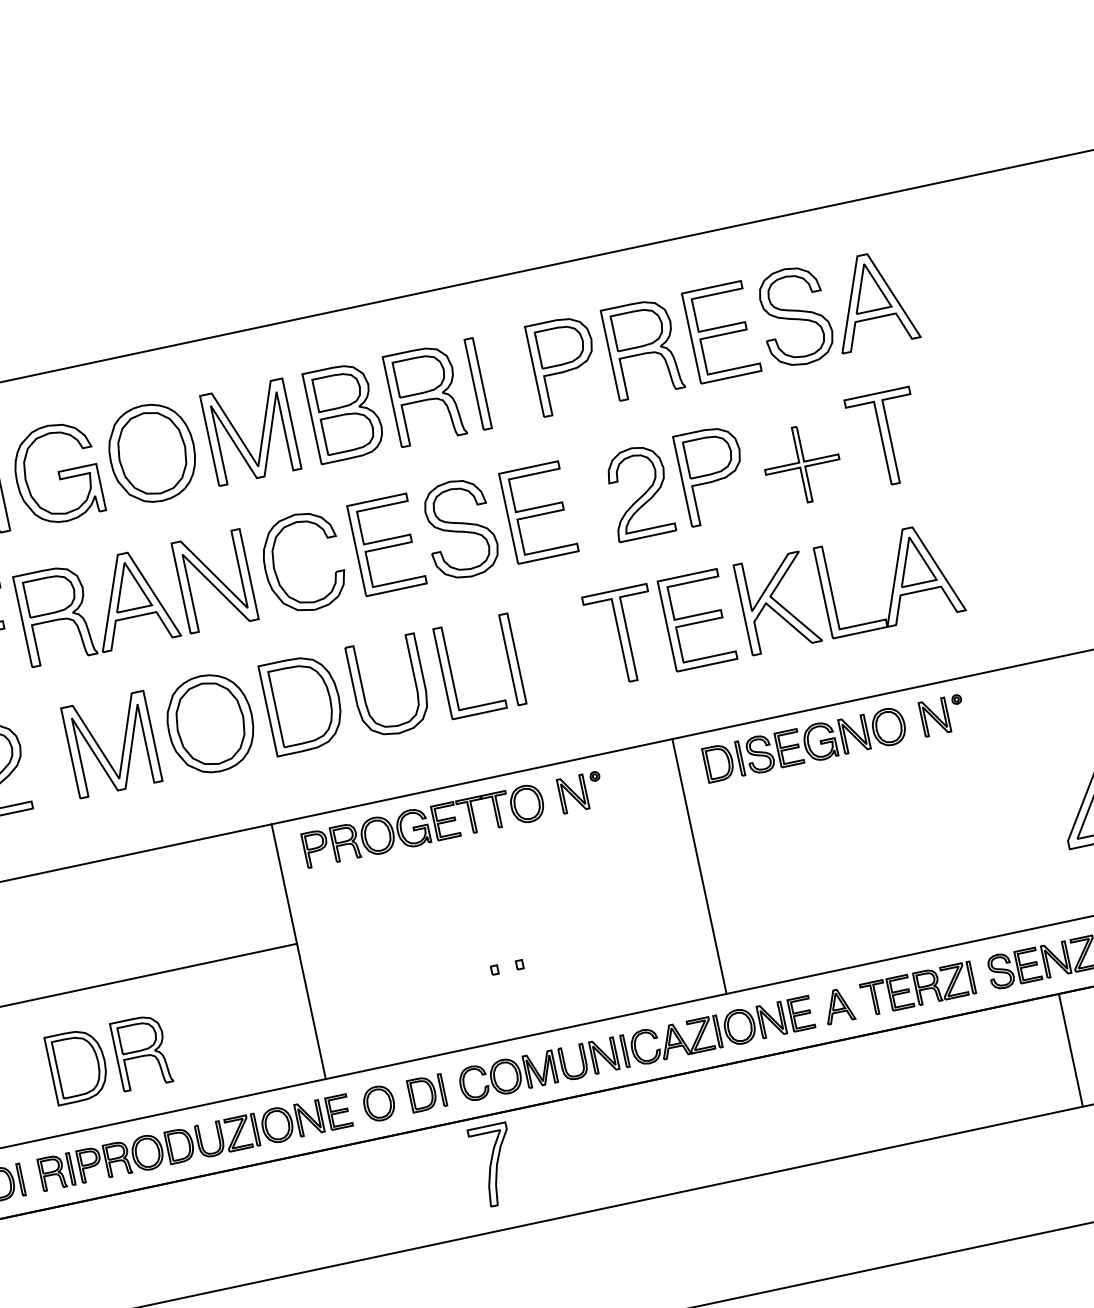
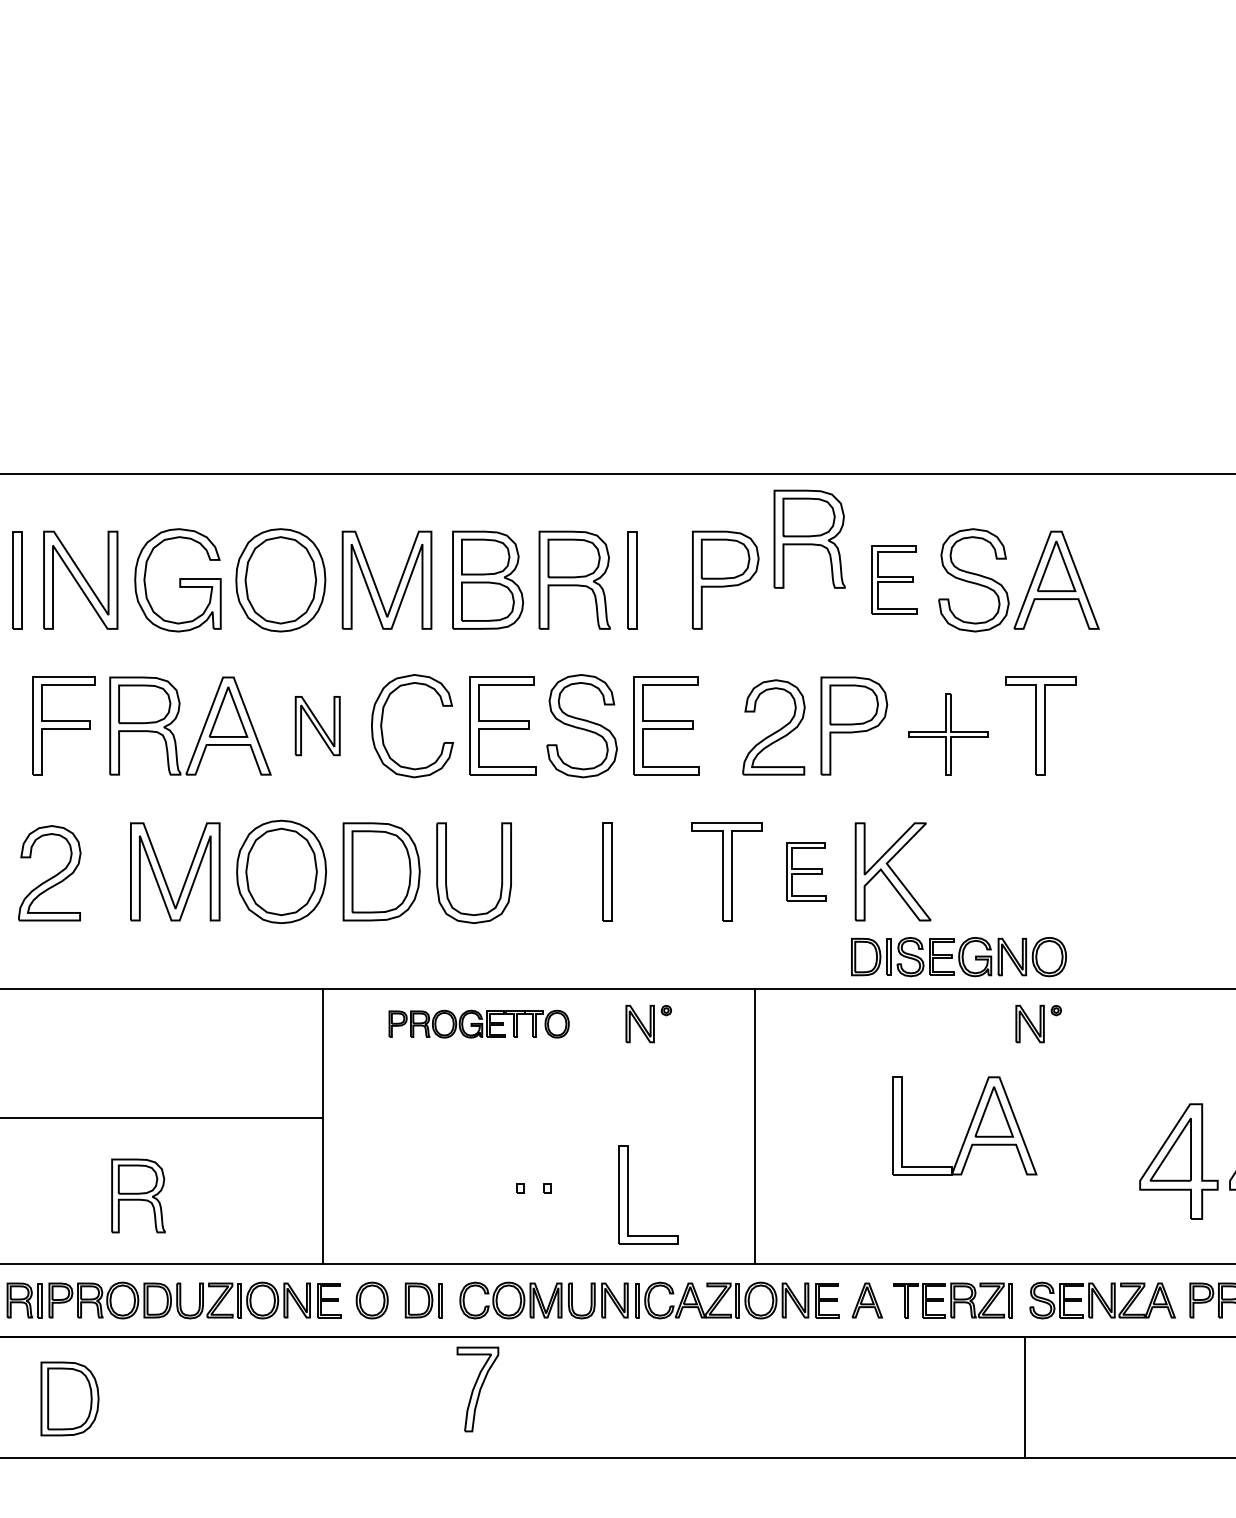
part: (721, 332) -> (894, 580), size x0.7
part: (642, 348) -> (809, 538), moved
part: (889, 578) -> (964, 1125), moved
part: (214, 580) -> (317, 725), size x0.6
part: (697, 619) -> (806, 871), size x0.6
part: (451, 672) -> (628, 1194), moved
part: (804, 745) -> (958, 957), moved
part: (424, 826) -> (479, 1024), size x0.7
line: (1071, 1050) -> (1025, 1397), moved
part: (77, 1065) -> (69, 1398), moved

